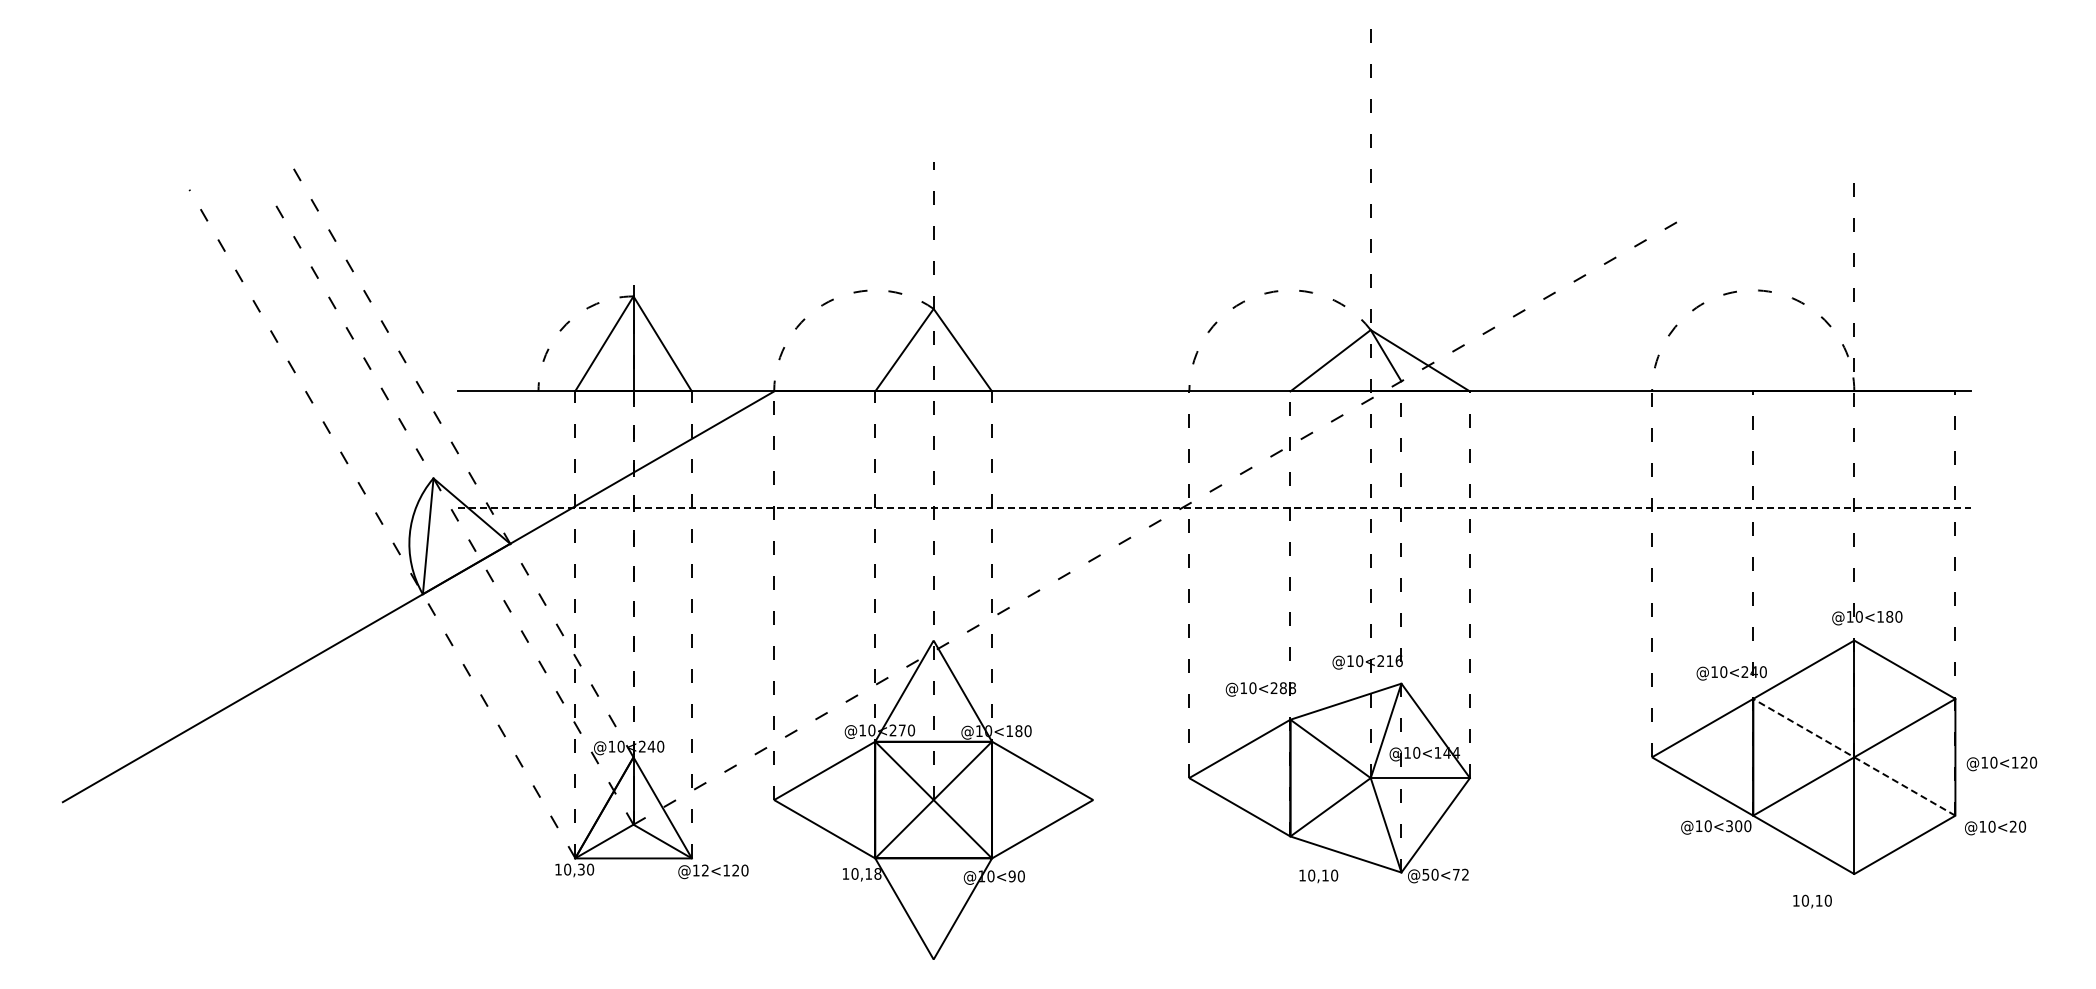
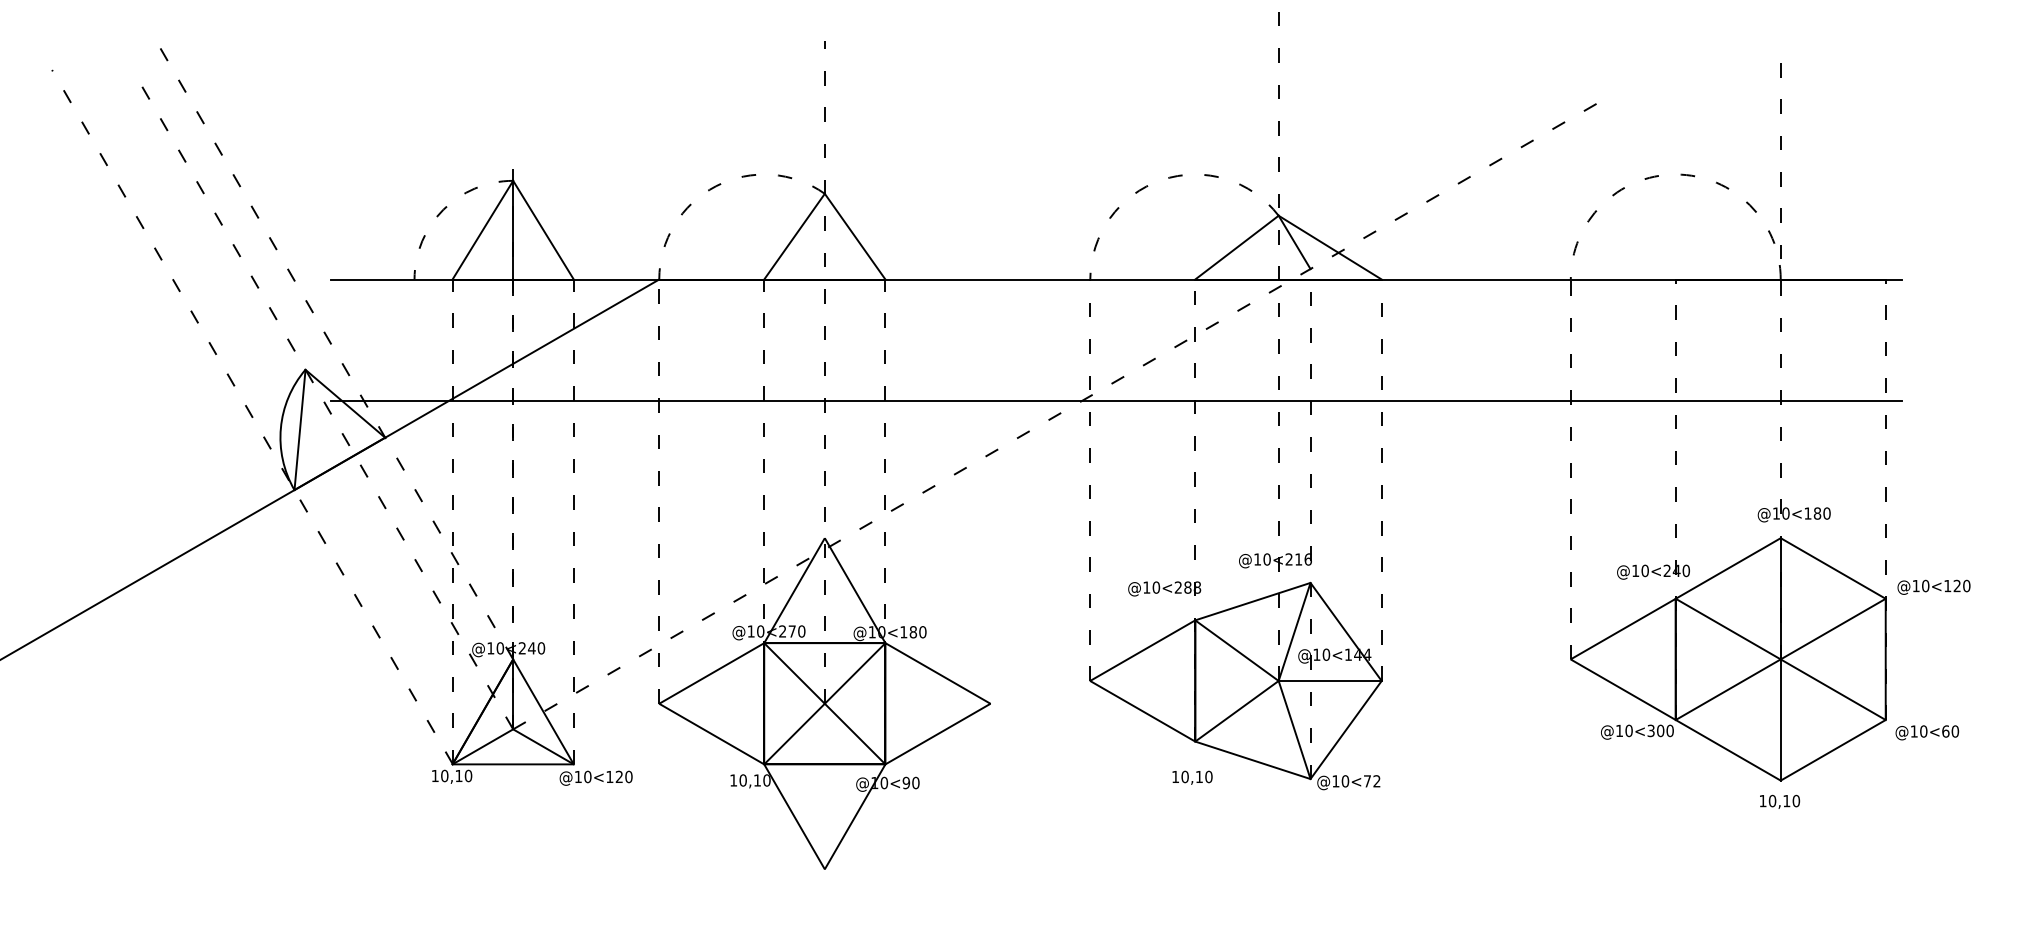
line: (1215, 508) -> (1117, 401), dashed -> solid
line: (1854, 757) -> (1780, 659), dashed -> solid
text: (2001, 763) -> (1933, 586), moved
text: (2012, 826) -> (1944, 731), @10<20 -> @10<60
text: (581, 869) -> (459, 775), 10,30 -> 10,10
text: (704, 870) -> (586, 776), @12<120 -> @10<120
text: (877, 873) -> (766, 780), 10,18 -> 10,10
text: (1425, 874) -> (1335, 781), @50<72 -> @10<72
text: (1318, 876) -> (1192, 777), moved
text: (1812, 901) -> (1779, 801), moved

